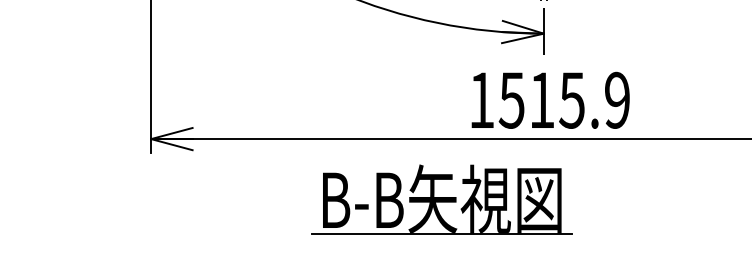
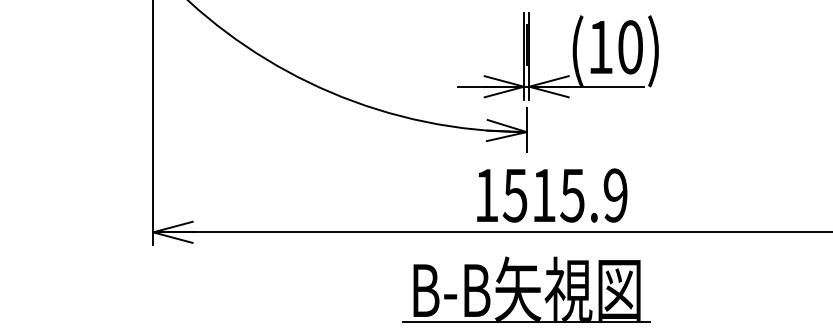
text: (551, 100) -> (552, 195), moved
part: (441, 199) -> (526, 289), moved

